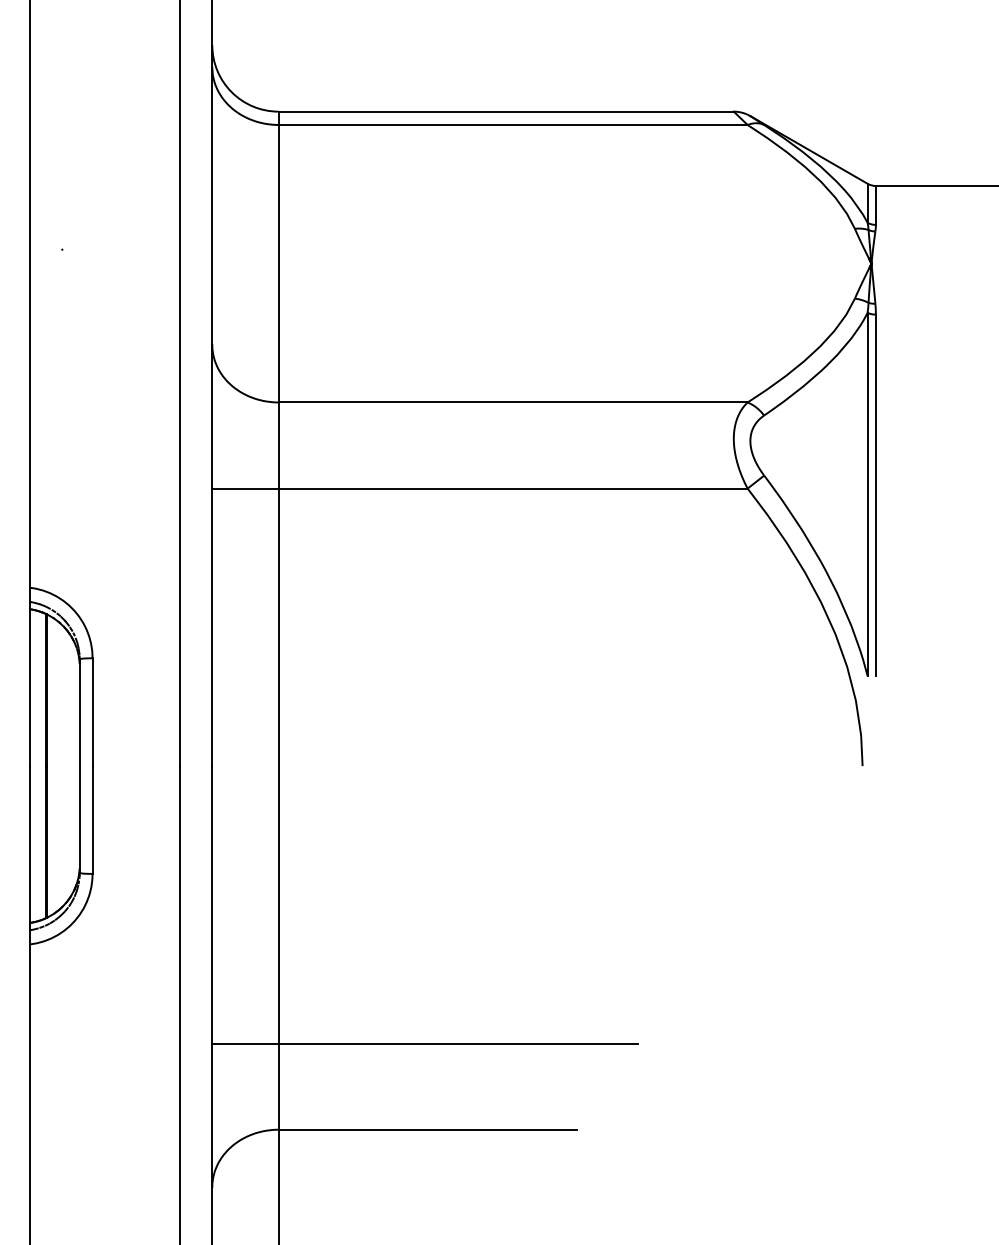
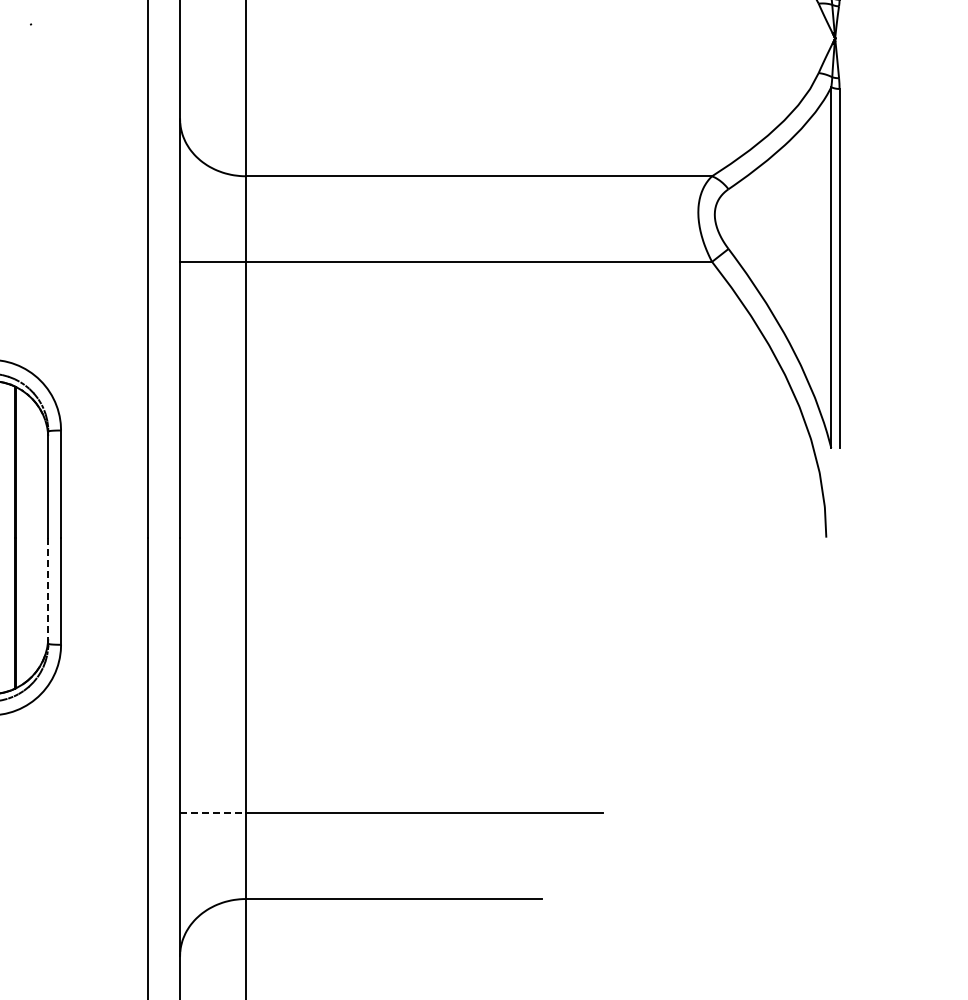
line: (79, 818) -> (48, 589), solid -> dashed
line: (245, 1043) -> (213, 813), solid -> dashed

